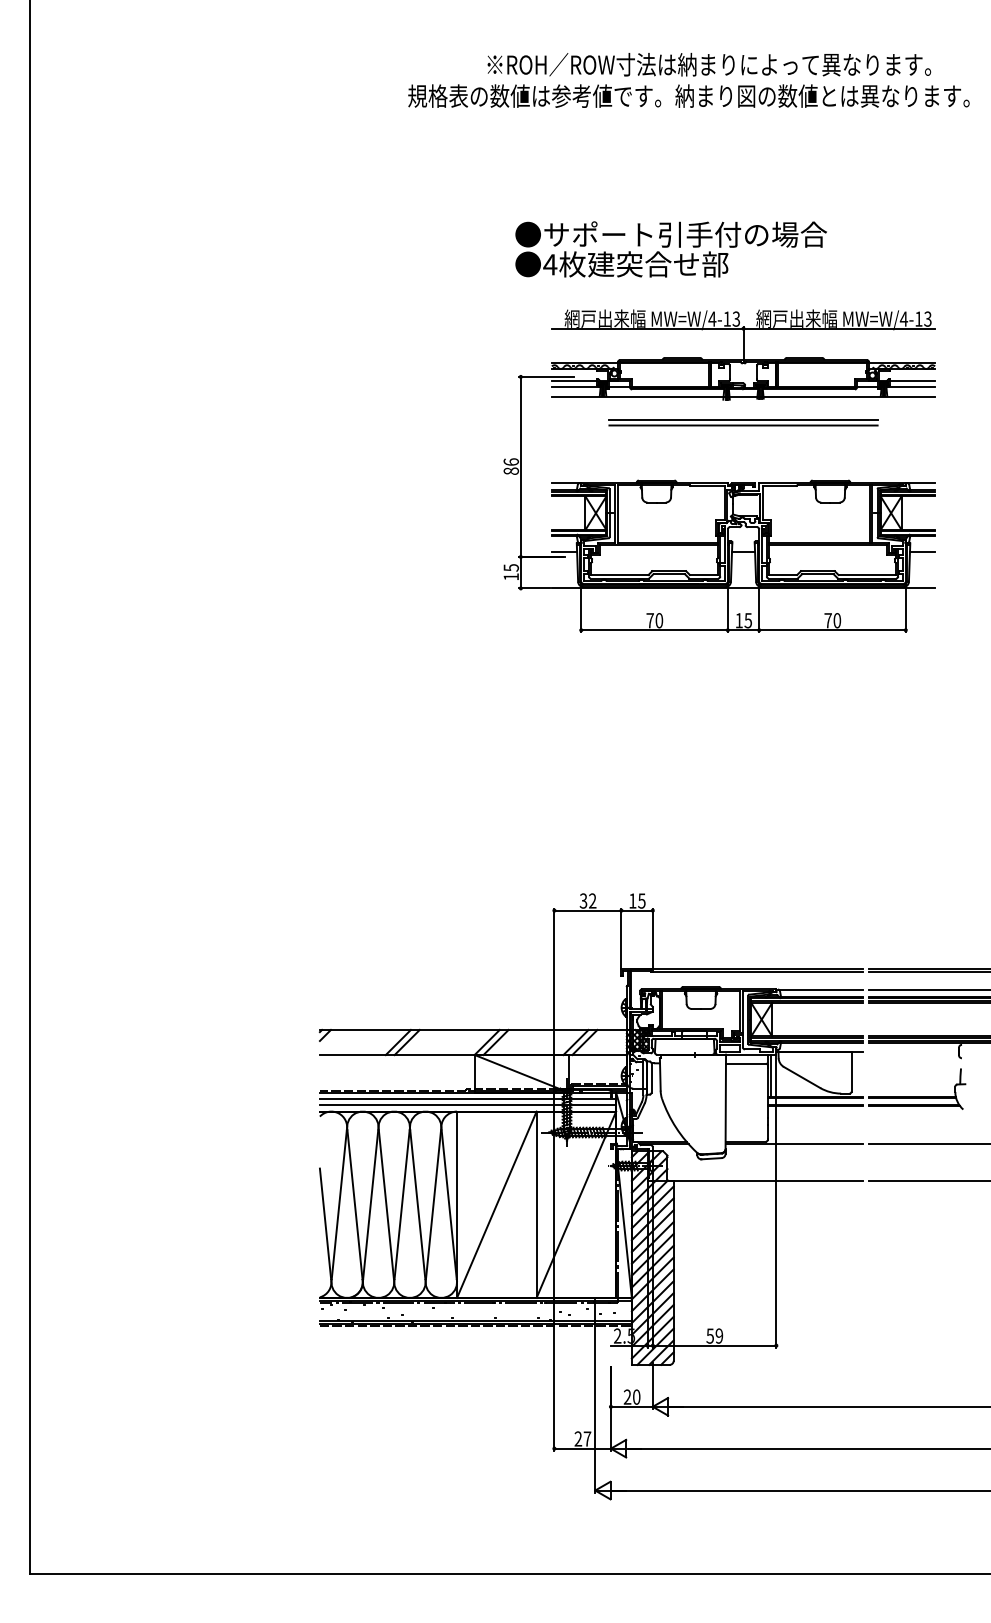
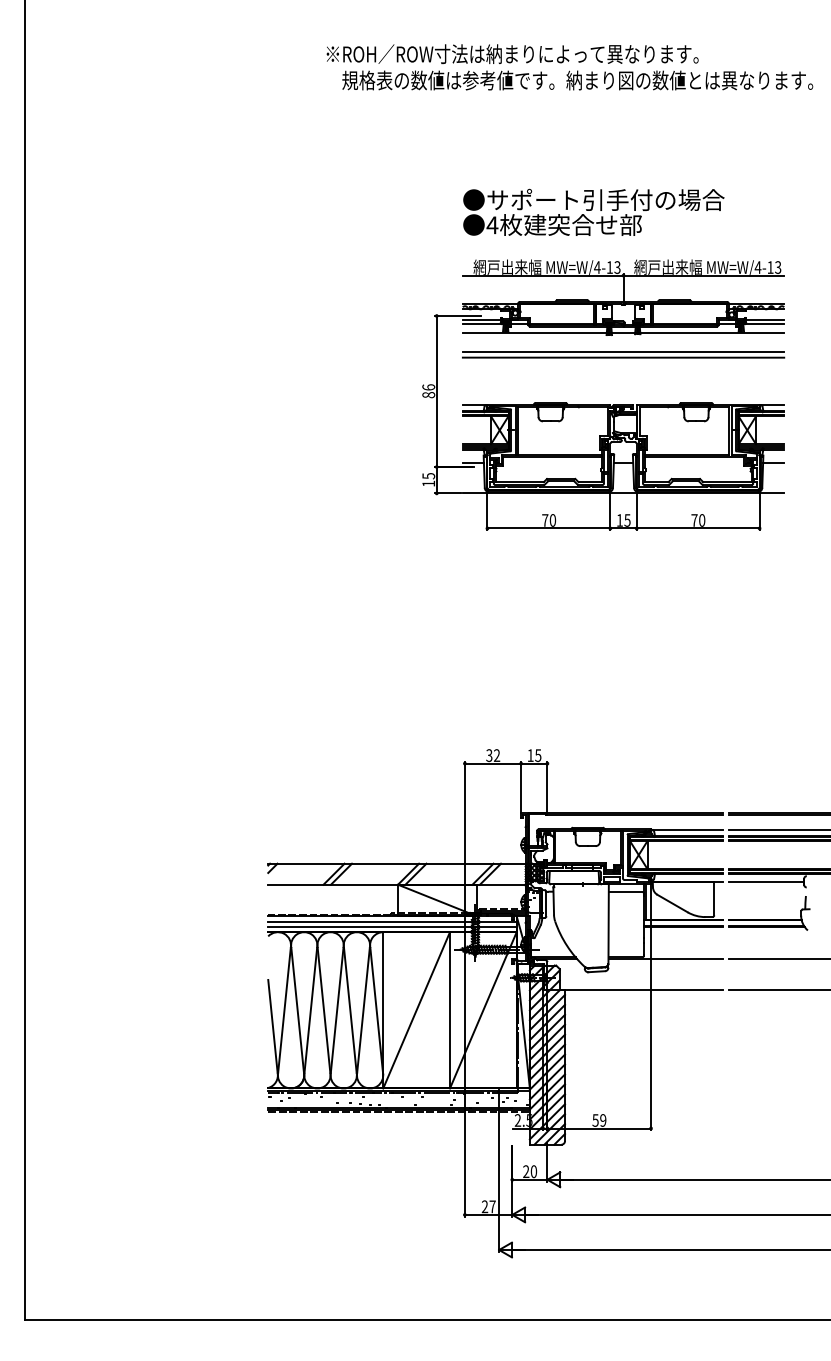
text: (709, 64) -> (512, 53), moved
text: (670, 249) -> (593, 212), moved
part: (743, 422) -> (623, 354), size x1.43
line: (913, 1051) -> (766, 881), added

